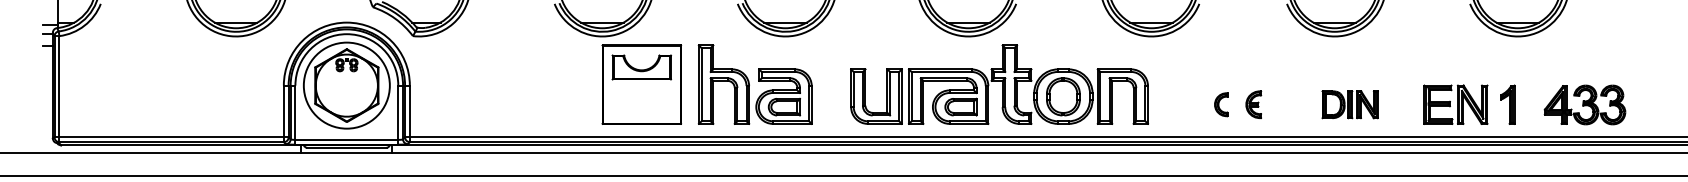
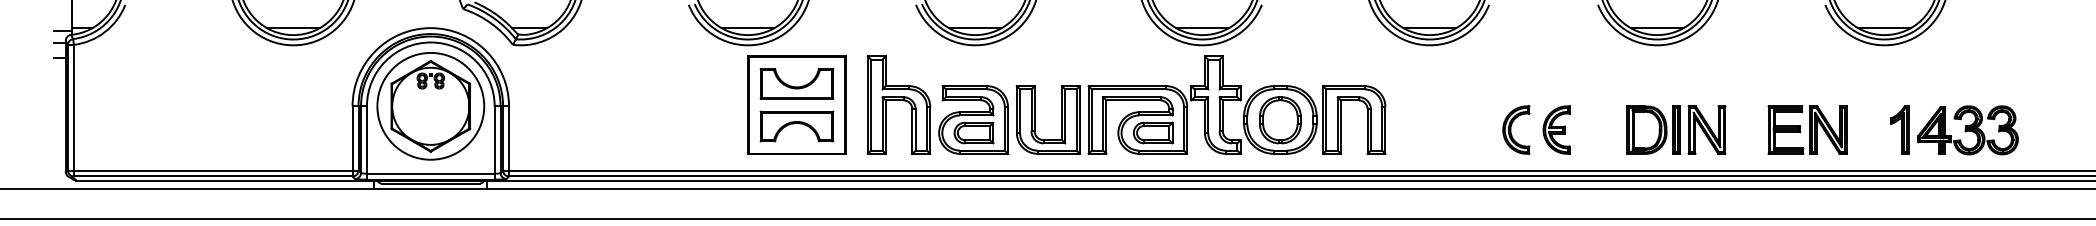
part: (999, 84) -> (1200, 104), moved
part: (641, 101) -> (796, 126), added
part: (1221, 104) -> (1516, 129), size x1.67
part: (1253, 104) -> (1556, 129), size x1.43
part: (1350, 104) -> (1676, 129), size x1.43
part: (1507, 104) -> (1899, 129), moved

